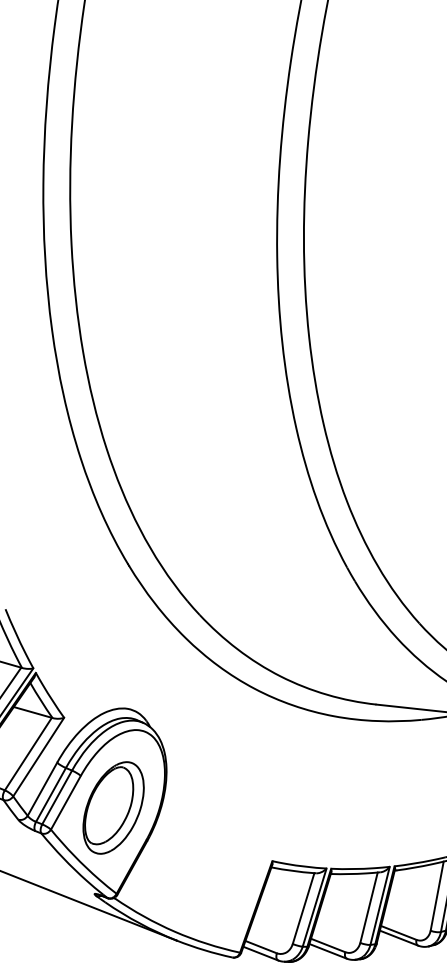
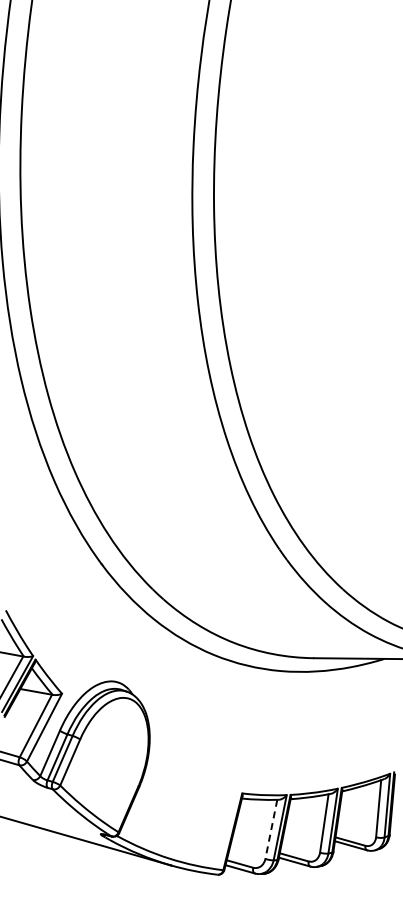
part: (113, 807) -> (109, 762), removed
line: (303, 908) -> (271, 829), solid -> dashed

